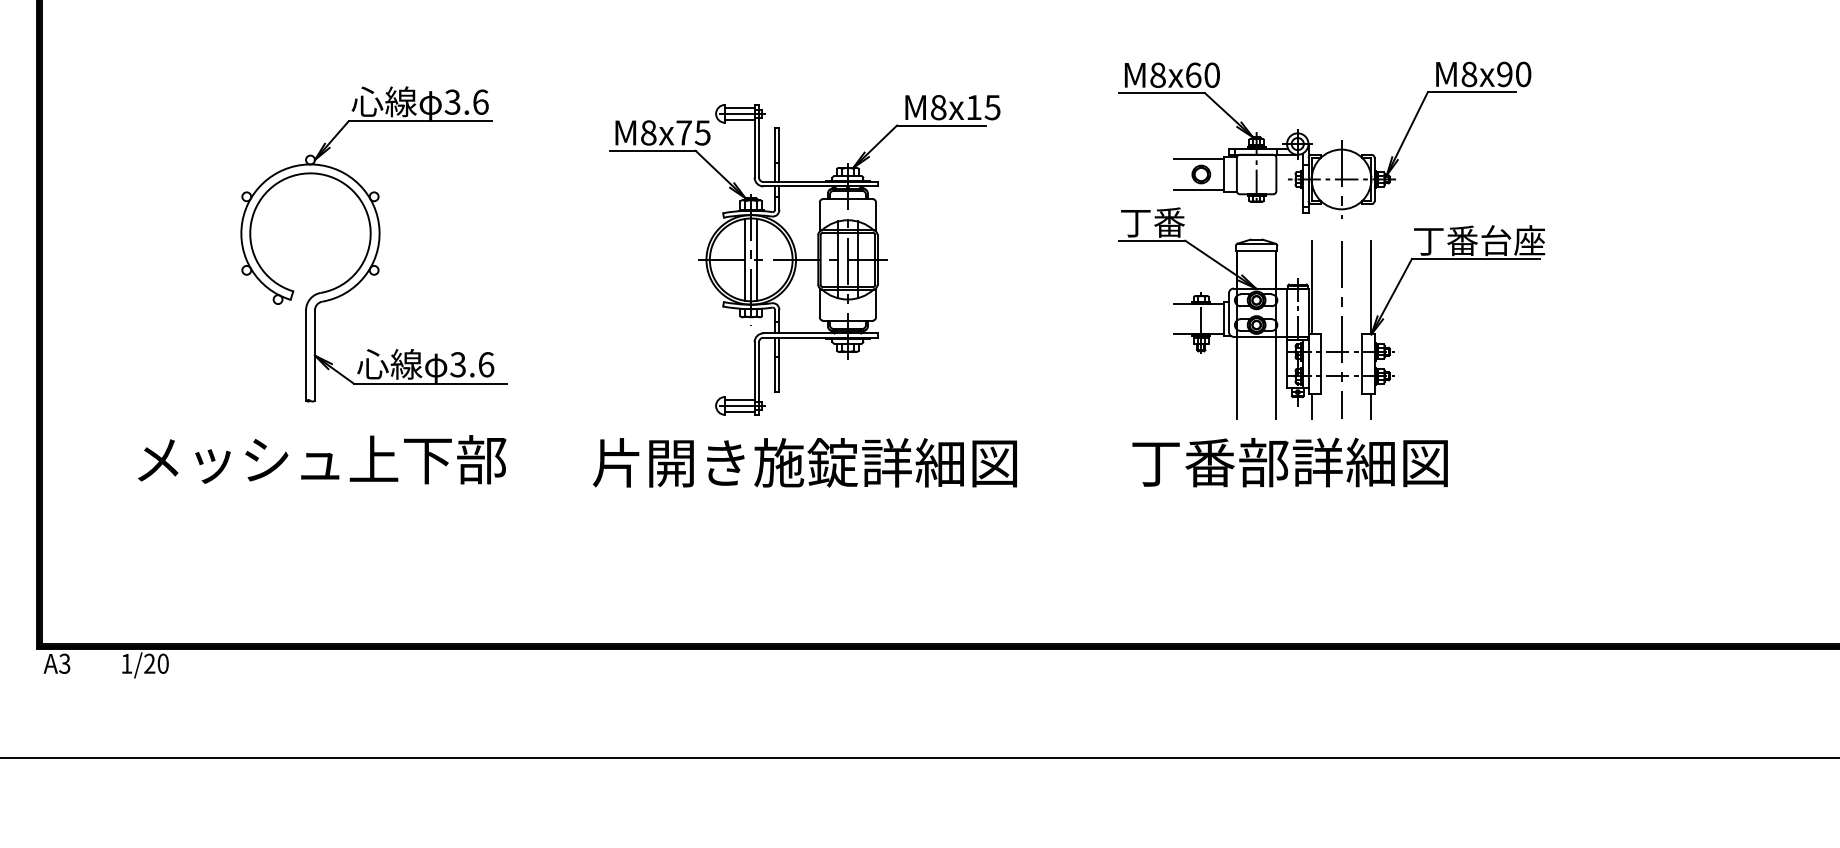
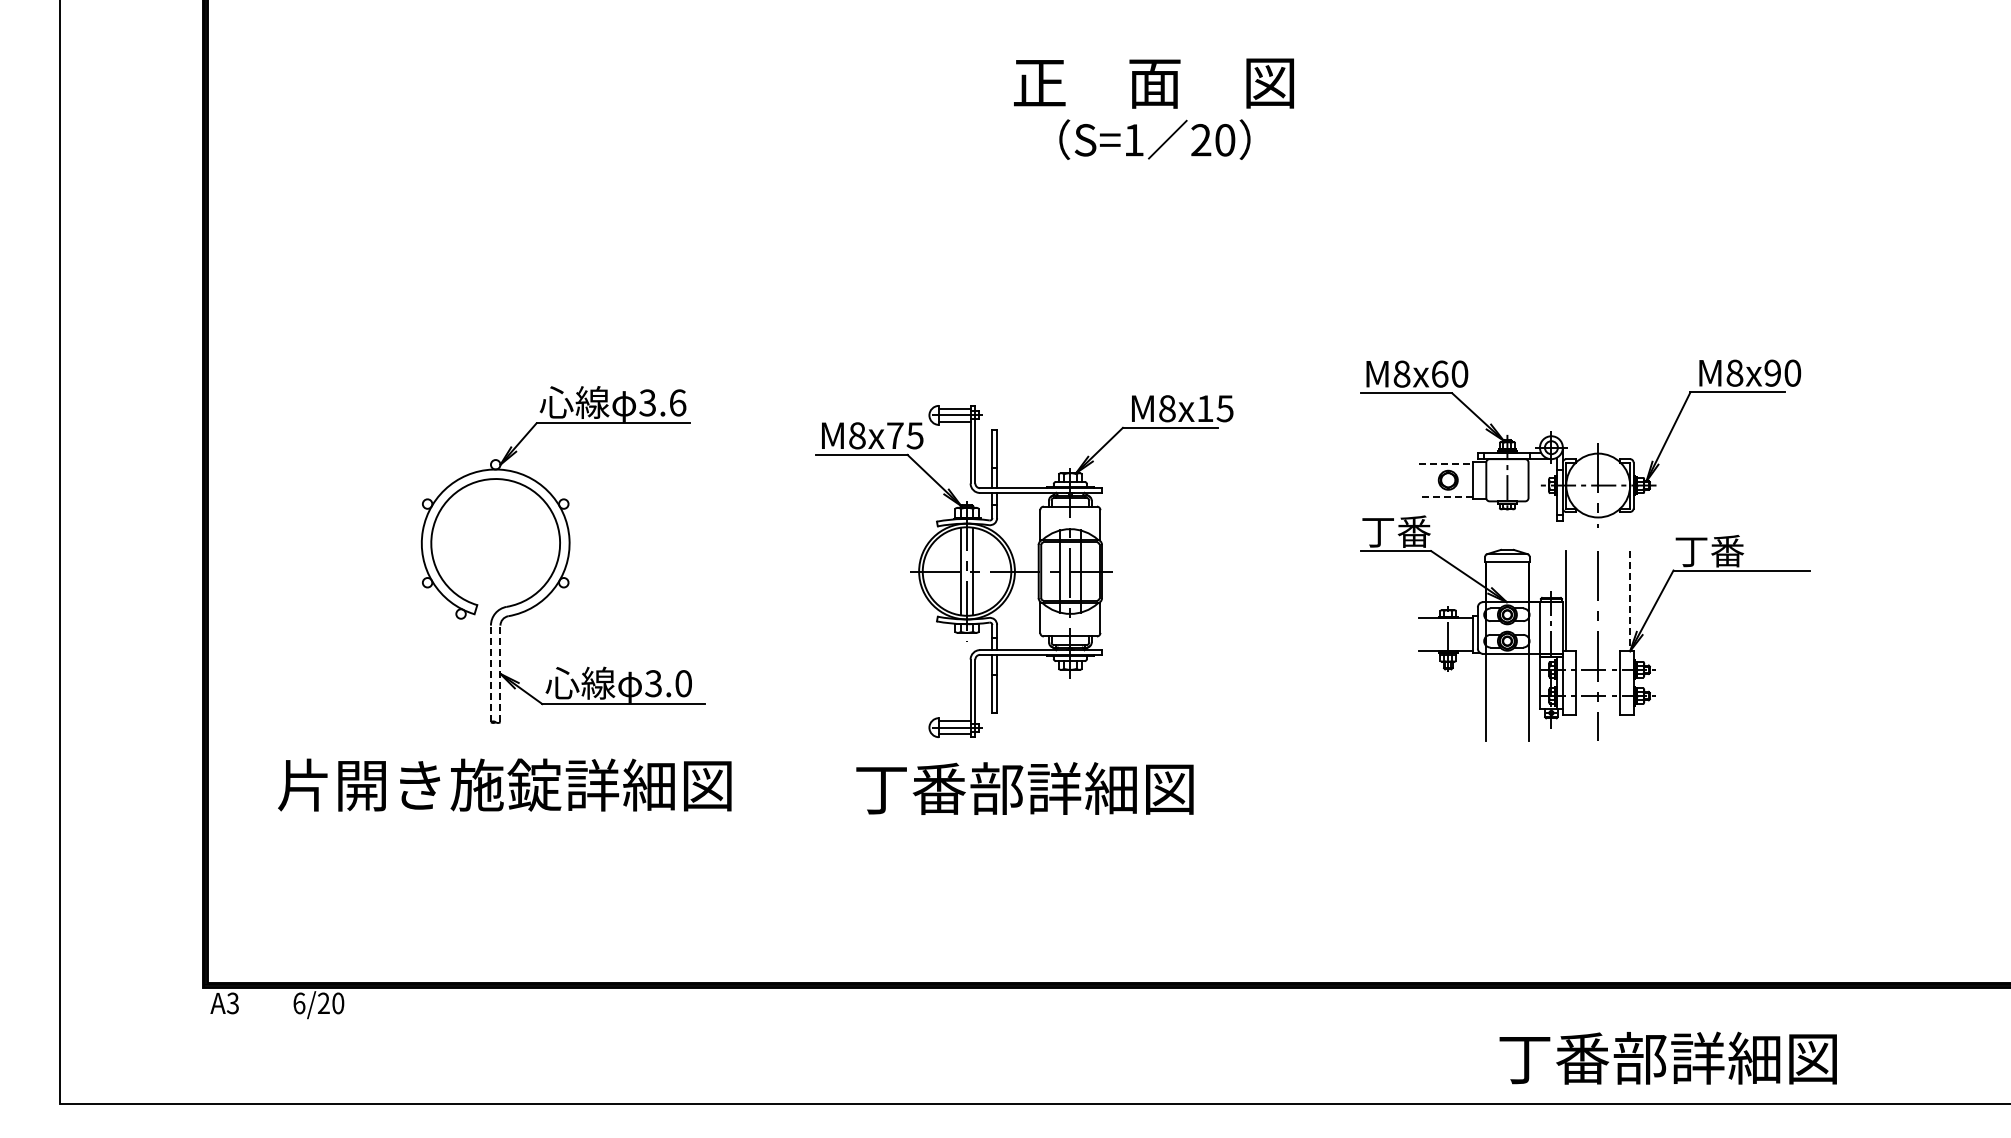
line: (1198, 158) -> (1445, 463), solid -> dashed
line: (1198, 189) -> (1445, 496), solid -> dashed
text: (1512, 240) -> (1781, 550), 丁番台座 -> 丁番
line: (1371, 287) -> (1630, 601), solid -> dashed
line: (305, 355) -> (490, 673), solid -> dashed
line: (314, 355) -> (500, 673), solid -> dashed
text: (486, 364) -> (683, 683), 3.6 -> 3.0
line: (1311, 405) -> (1566, 727), removed
line: (1371, 405) -> (1630, 727), removed
text: (318, 459) -> (504, 784), メッシュ上下部 -> 片開き施錠詳細図
text: (1289, 461) -> (1667, 1057), moved
text: (805, 462) -> (1024, 788), 片開き施錠詳細図 -> 丁番部詳細図
text: (126, 663) -> (299, 1003), 1/20 -> 6/20

